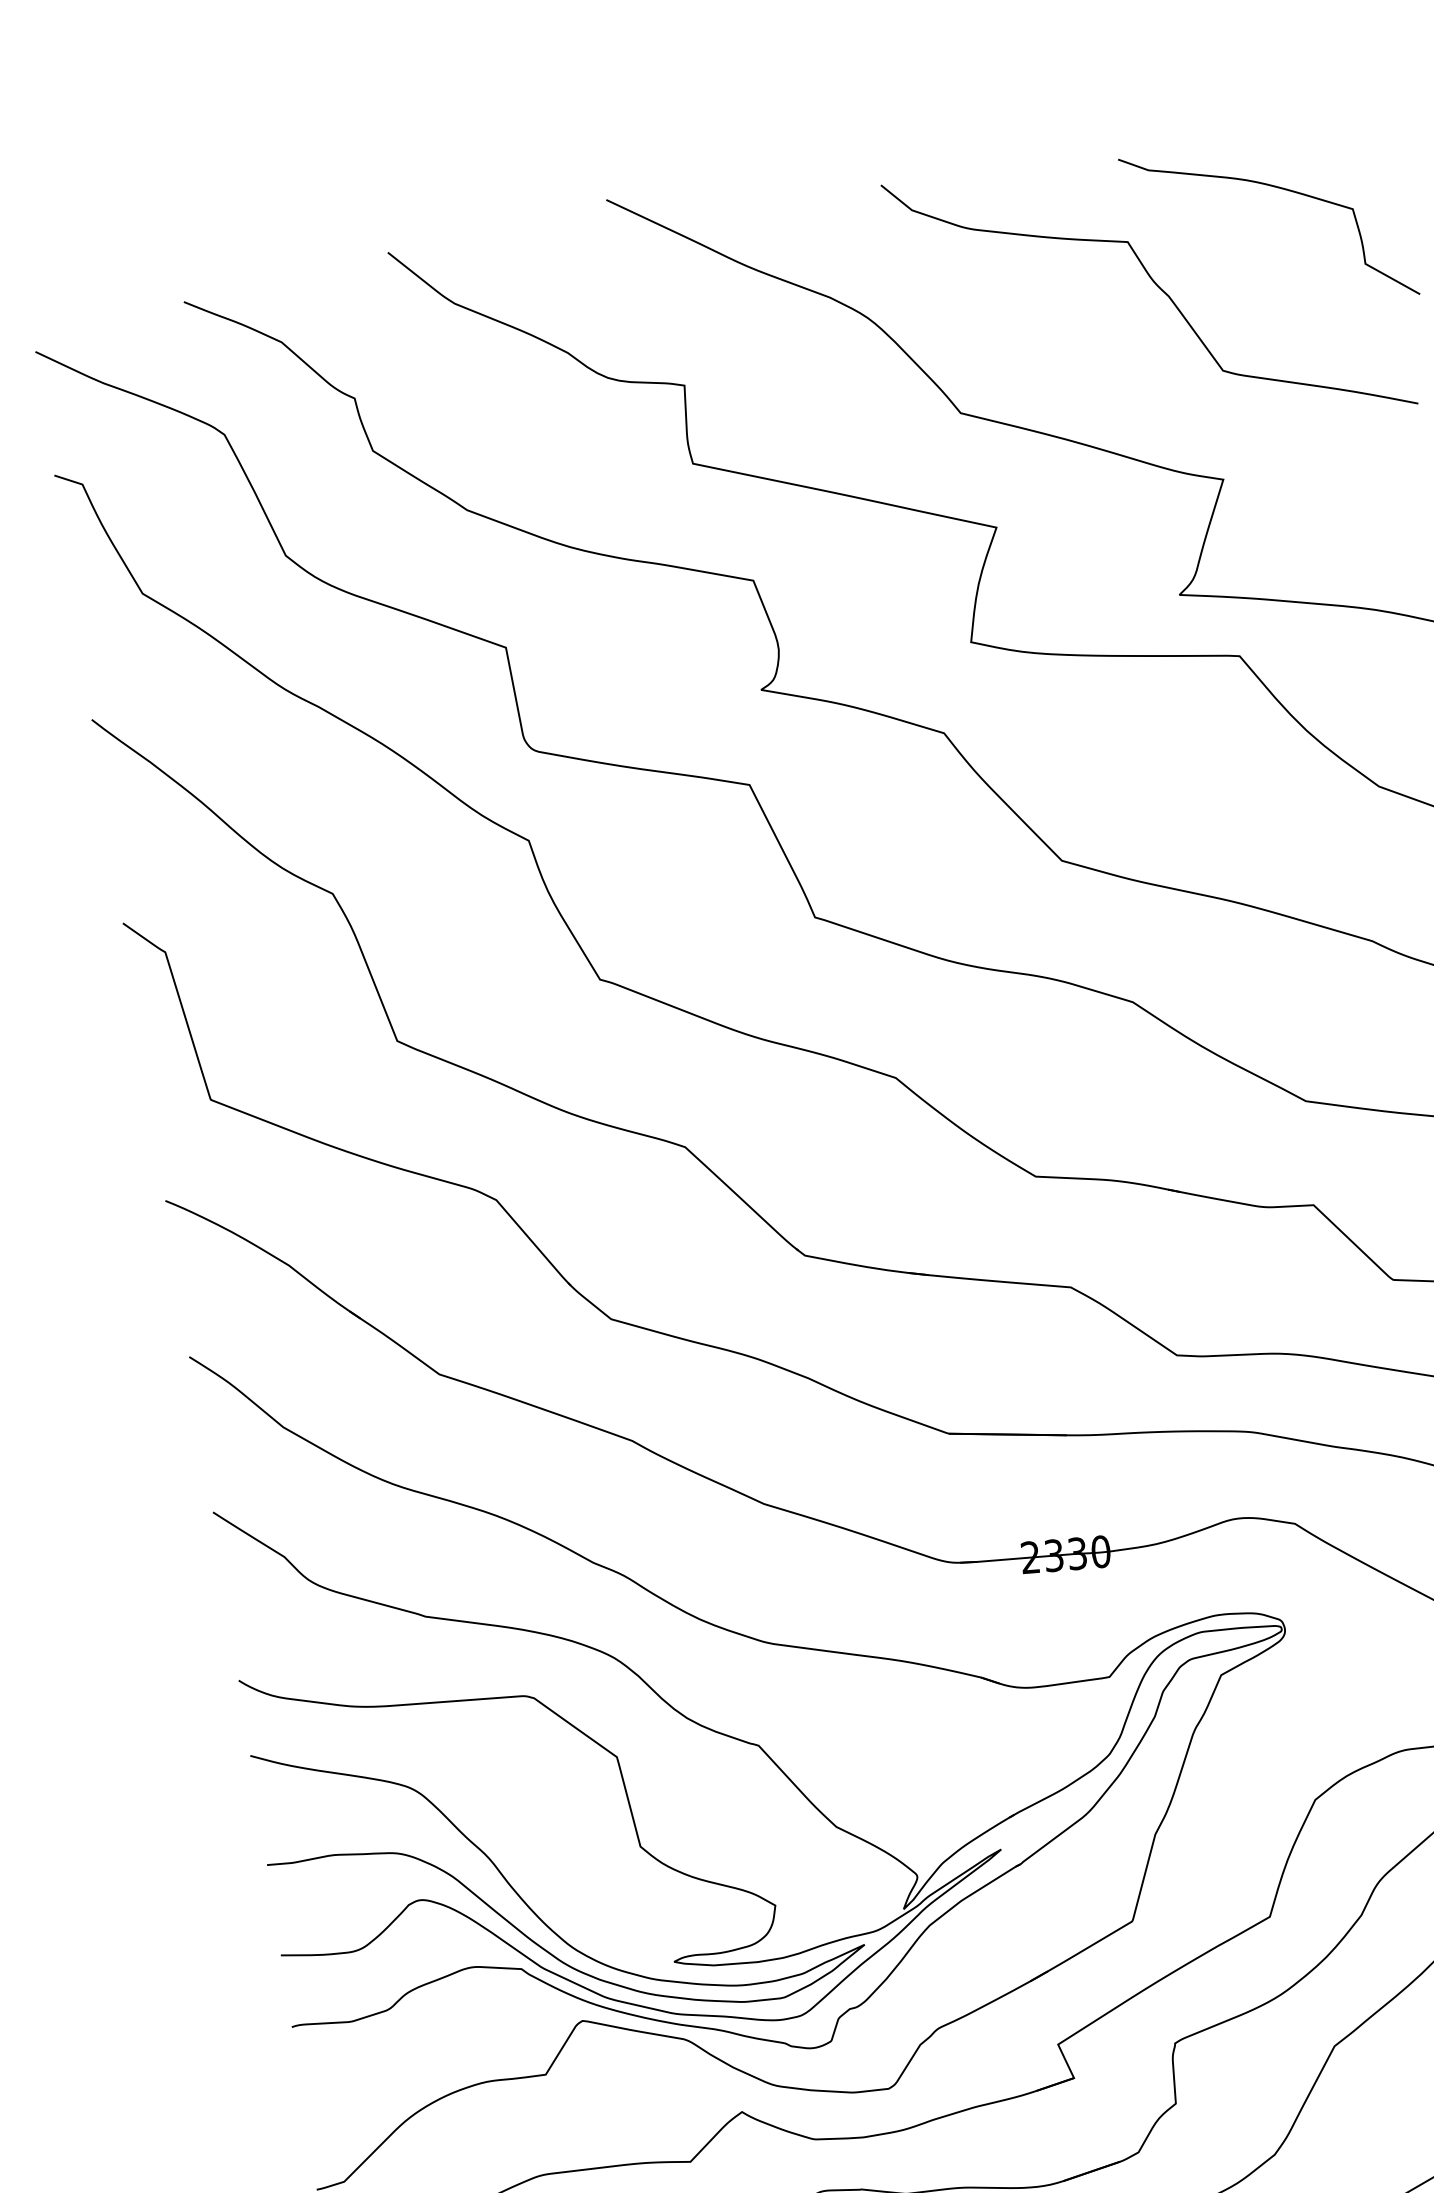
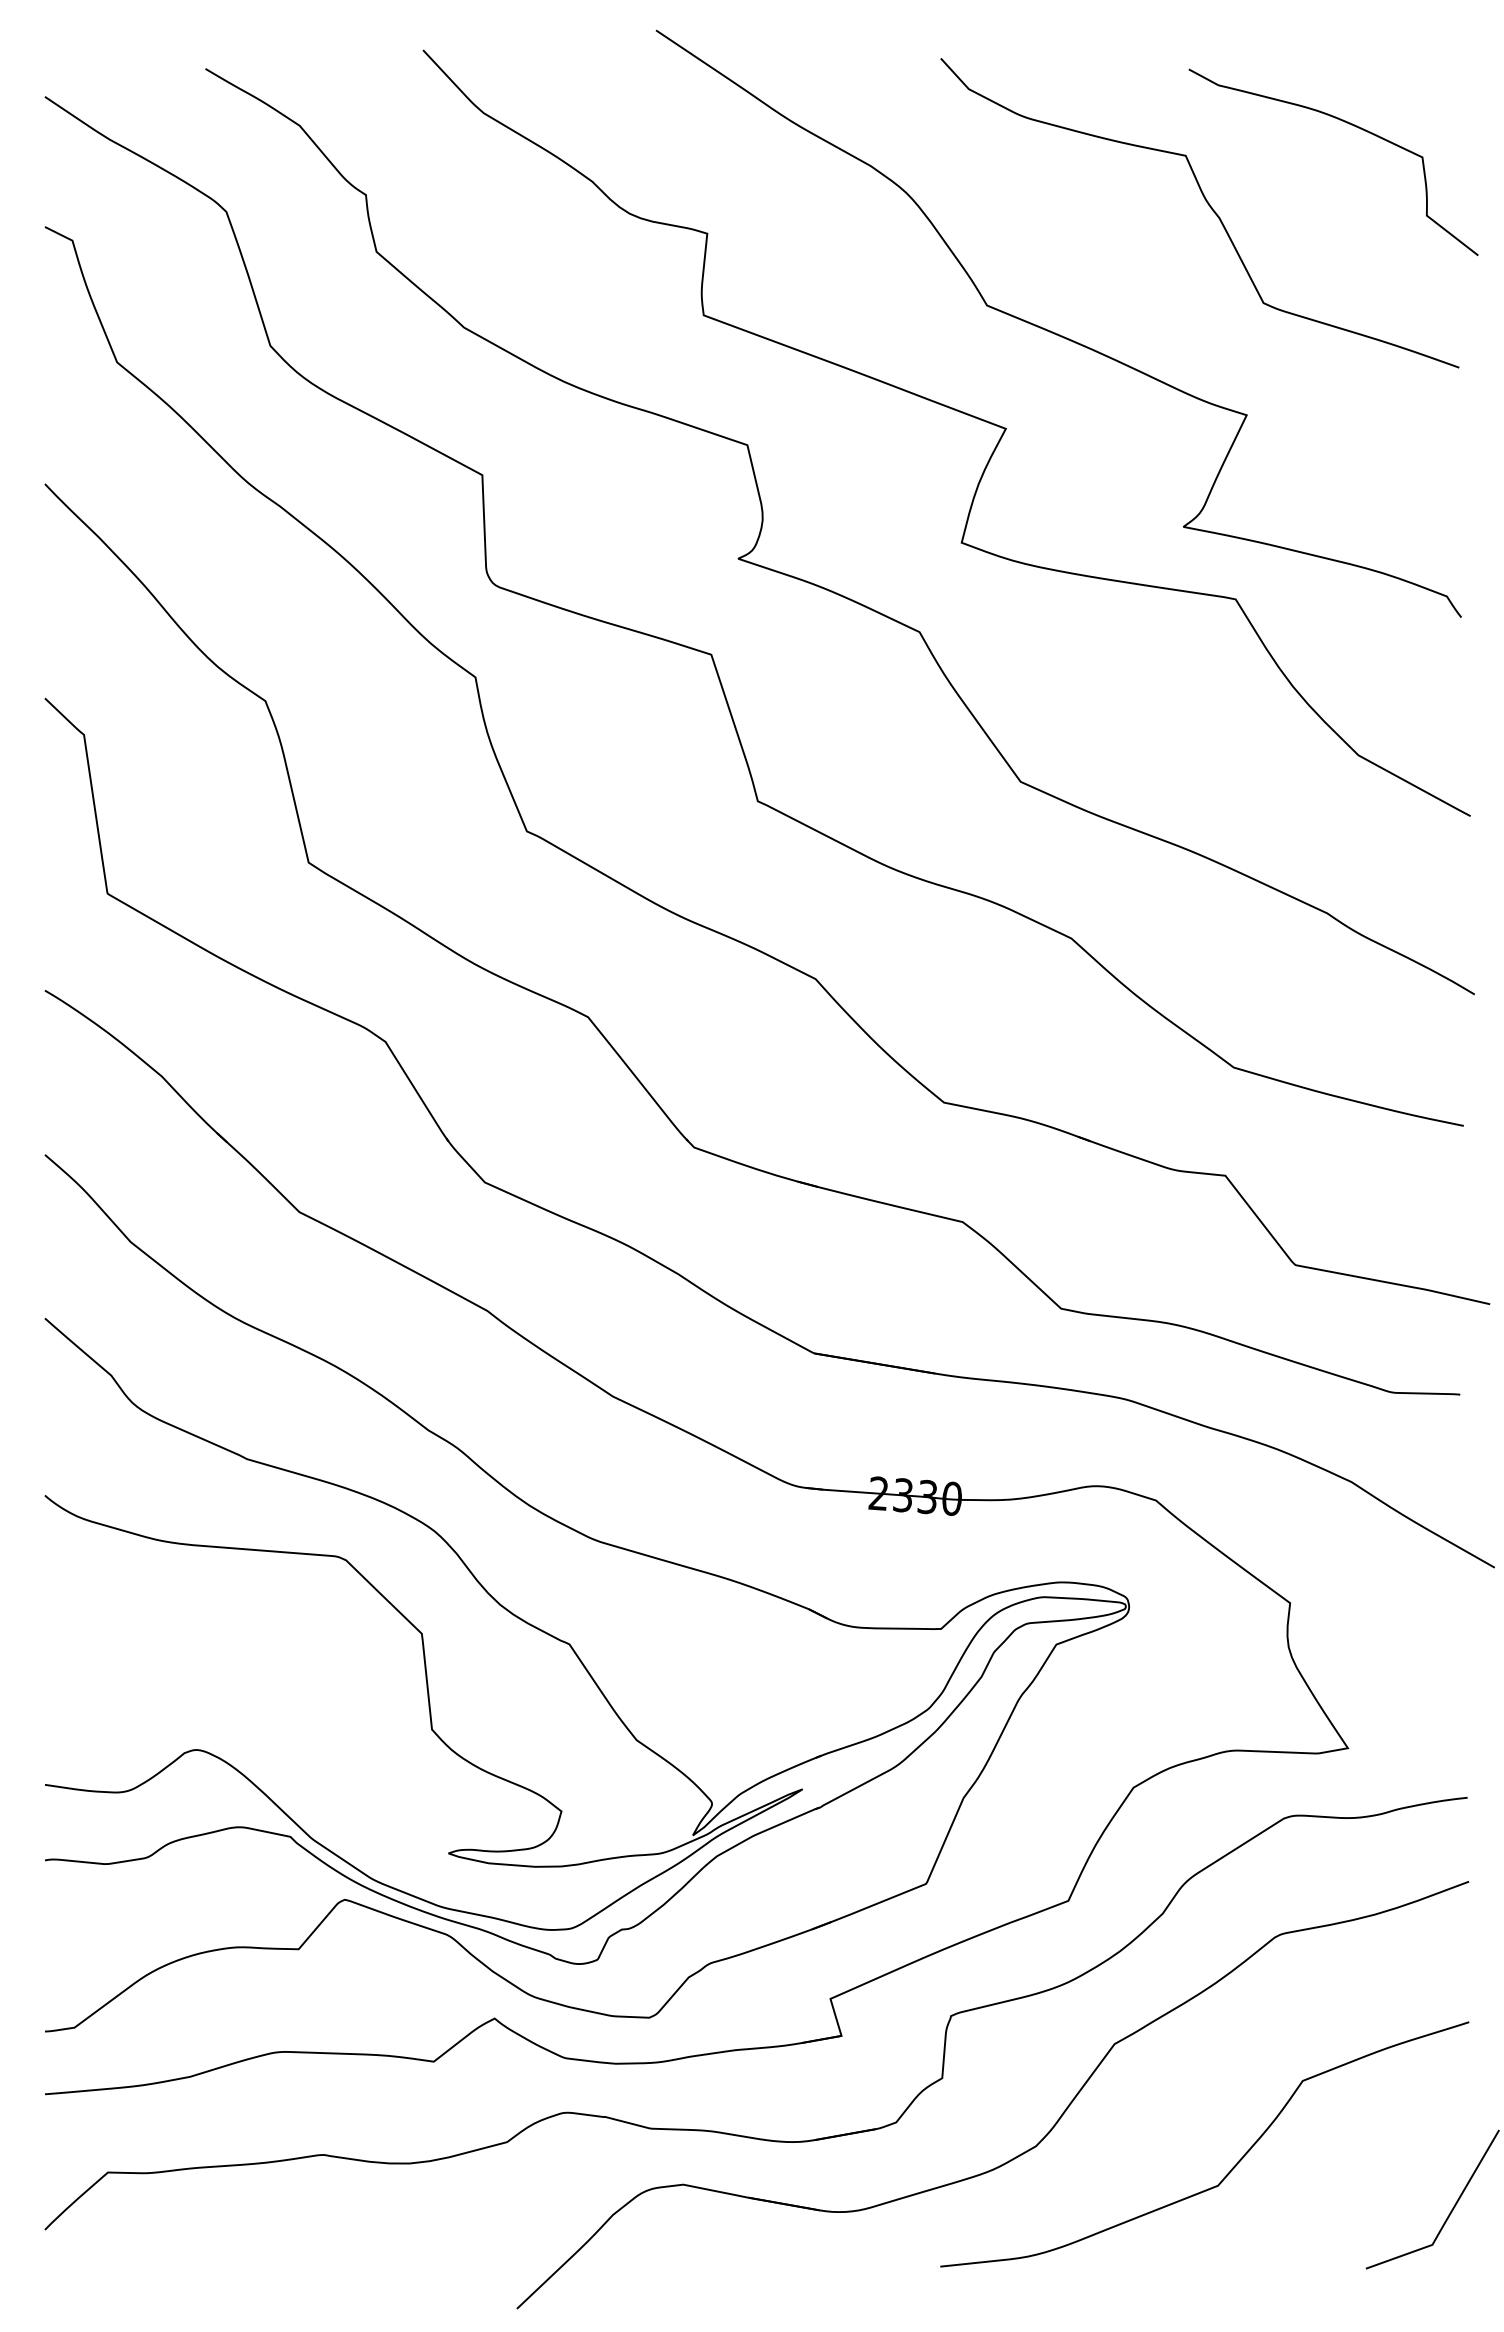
curve: (525, 1902) -> (305, 1768), removed

